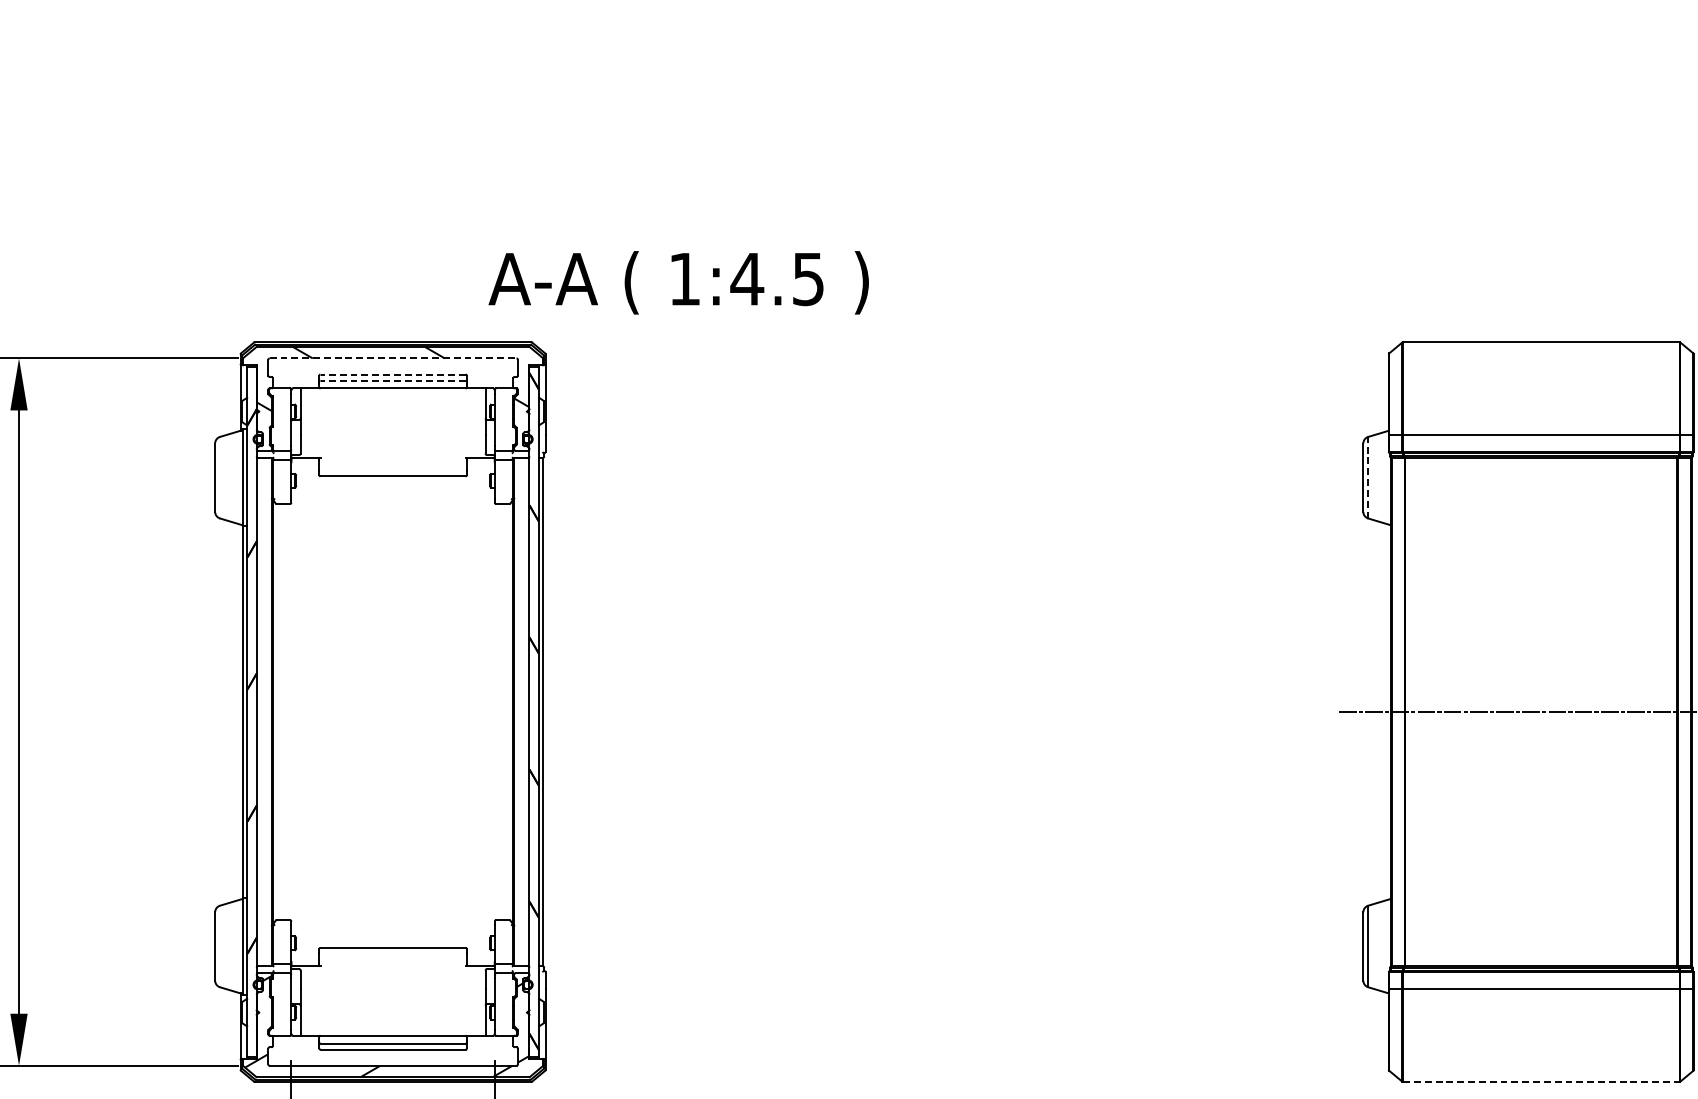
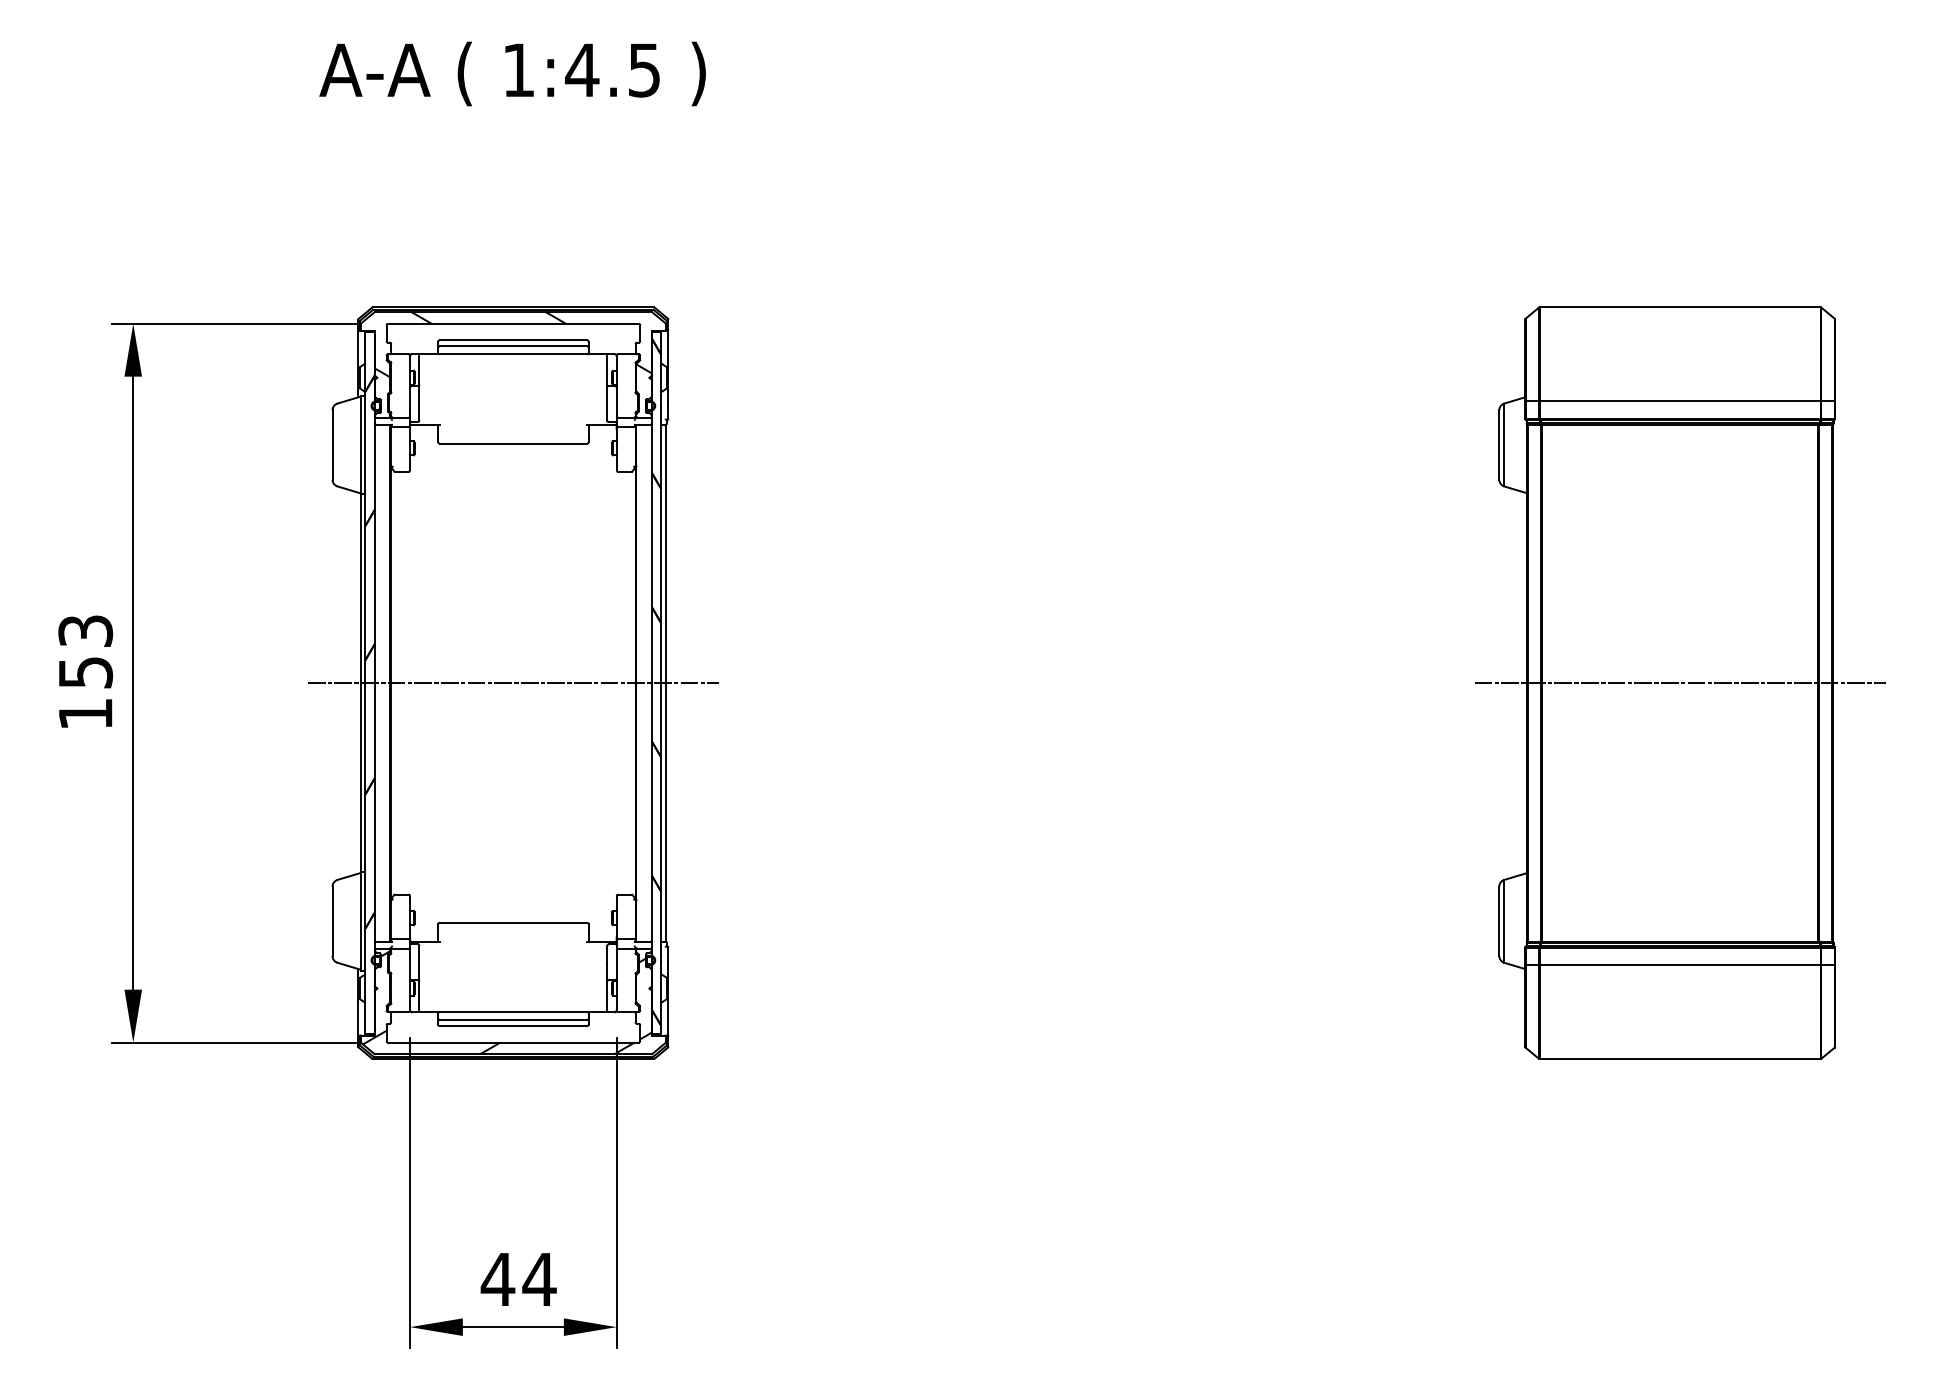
text: (678, 282) -> (512, 73), moved
line: (393, 358) -> (513, 323), dashed -> solid
line: (393, 374) -> (513, 340), dashed -> solid
line: (393, 380) -> (513, 346), dashed -> solid
line: (1368, 477) -> (1504, 444), dashed -> solid
line: (392, 712) -> (512, 683), added
line: (1541, 1082) -> (1680, 1059), dashed -> solid

